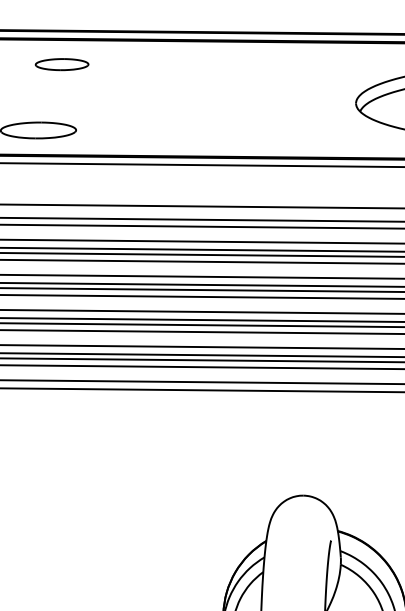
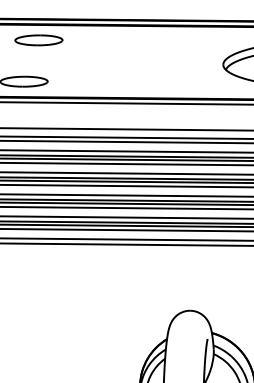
part: (61, 64) -> (38, 40), size x1.43

